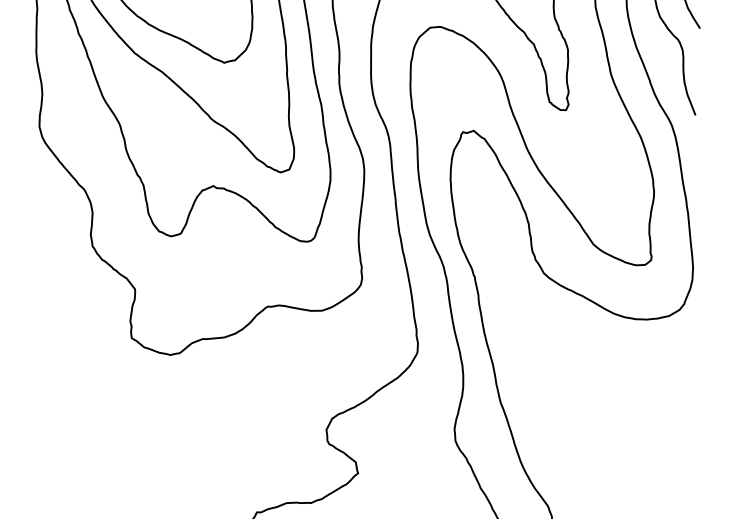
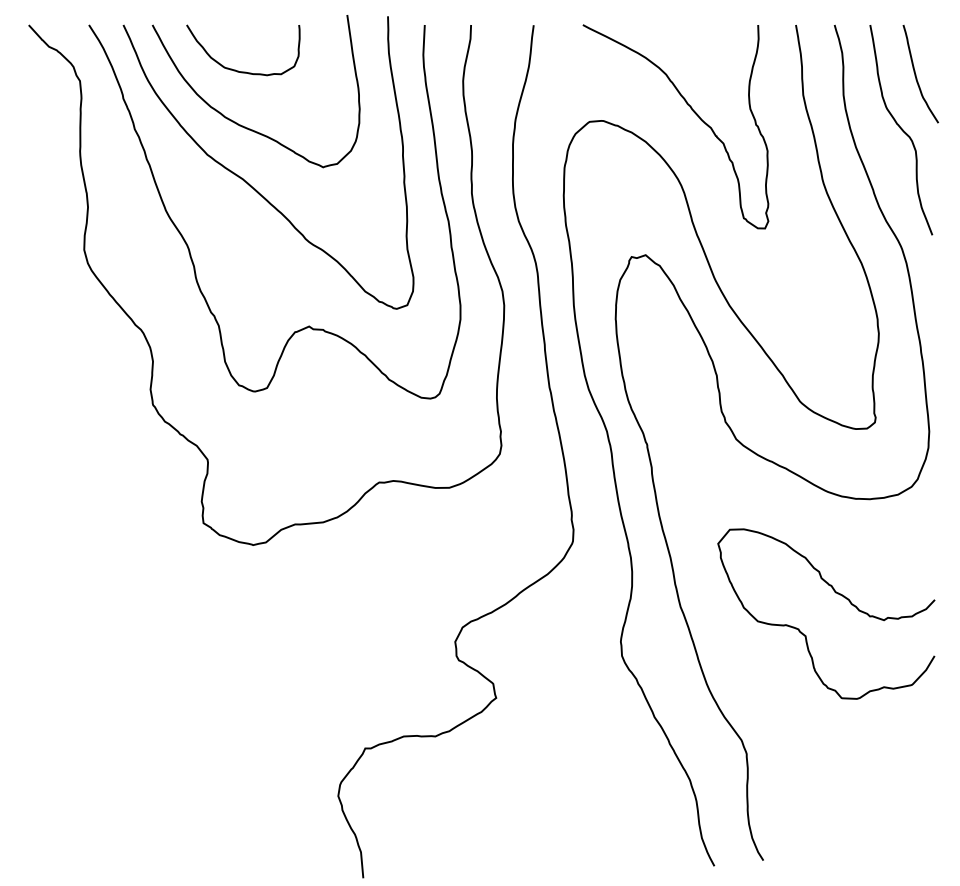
curve: (620, 392) -> (835, 593), added

